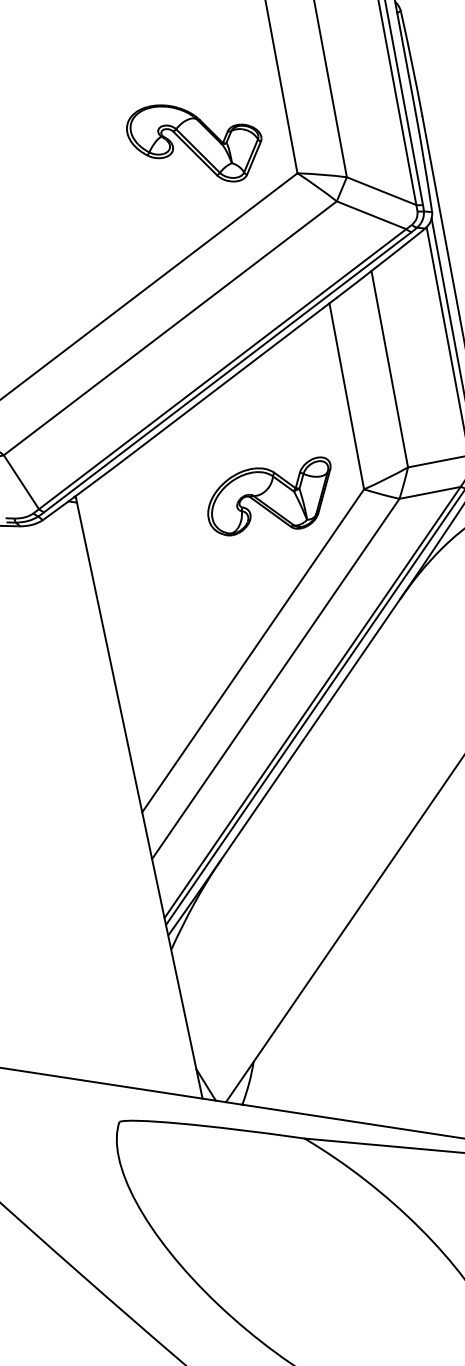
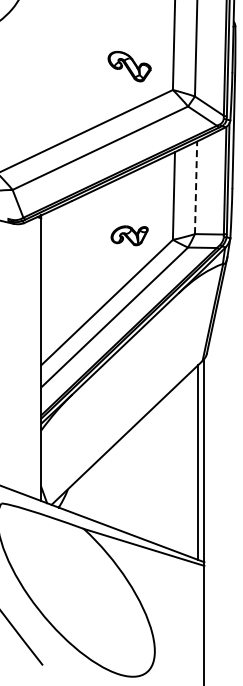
part: (195, 143) -> (129, 66), size x0.7
line: (390, 368) -> (196, 187), solid -> dashed
part: (270, 499) -> (129, 235), size x0.6

